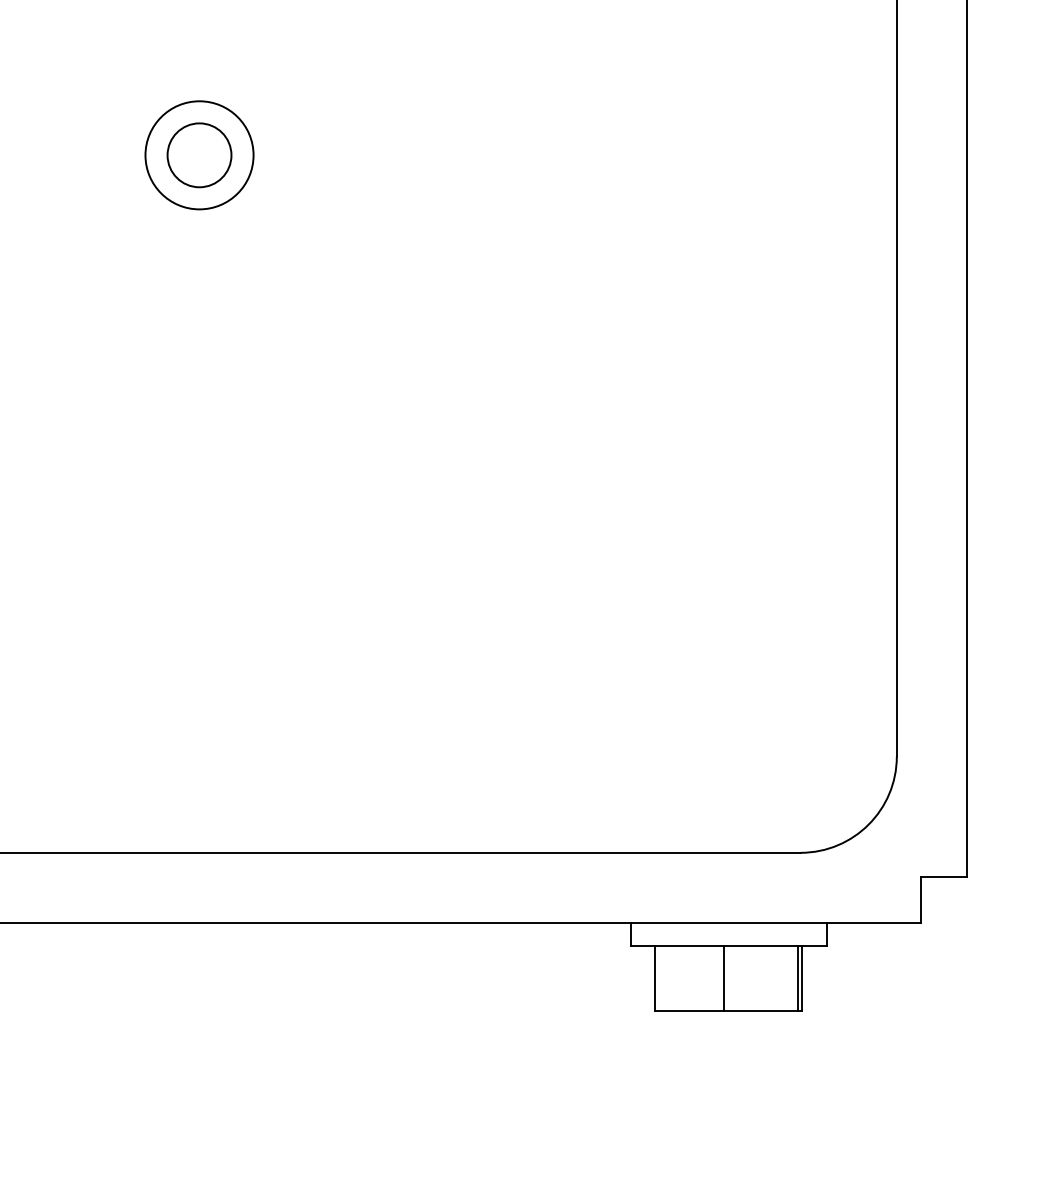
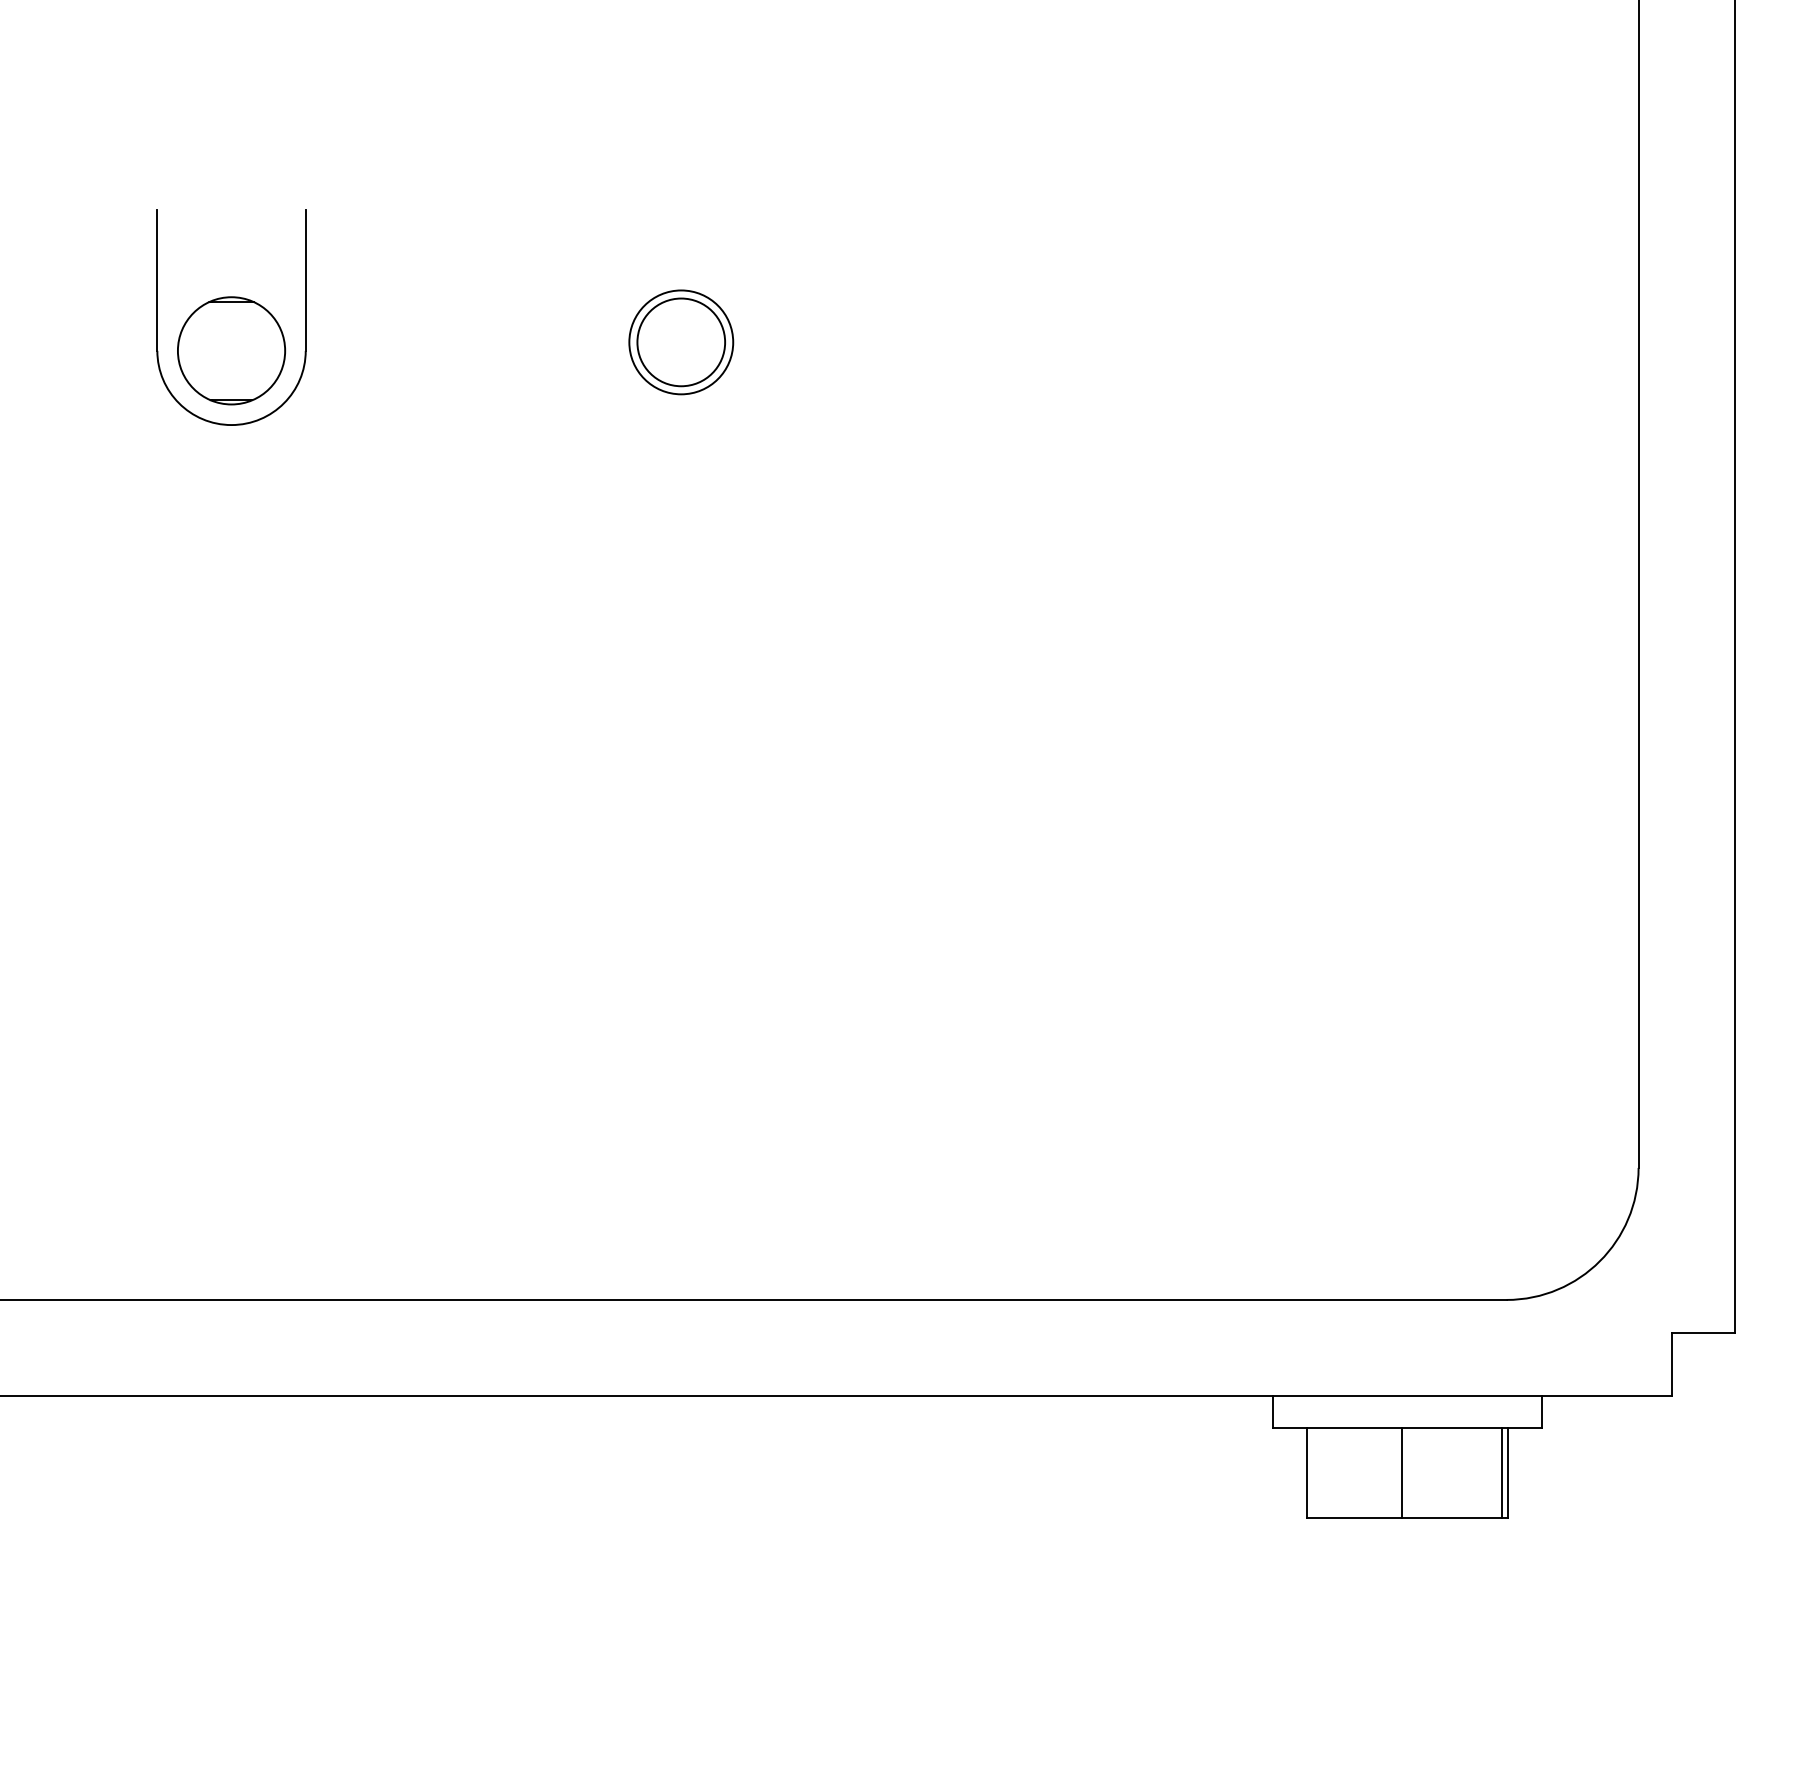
circle: (199, 155) -> (681, 342), size x0.7

